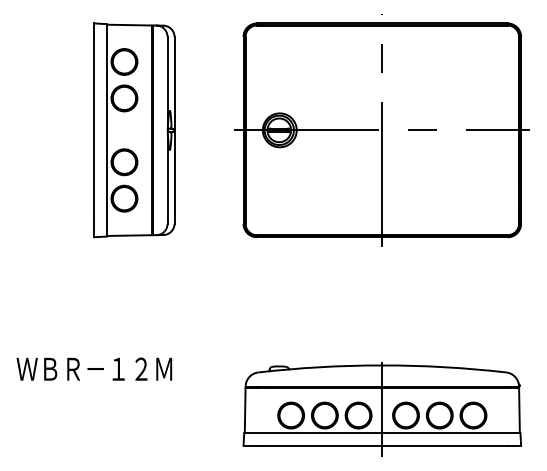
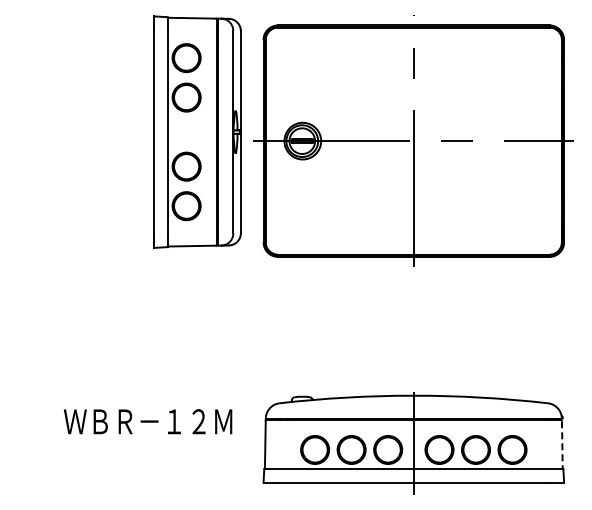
part: (134, 129) -> (197, 131), moved
text: (94, 368) -> (148, 421), moved
line: (519, 411) -> (562, 445), solid -> dashed

